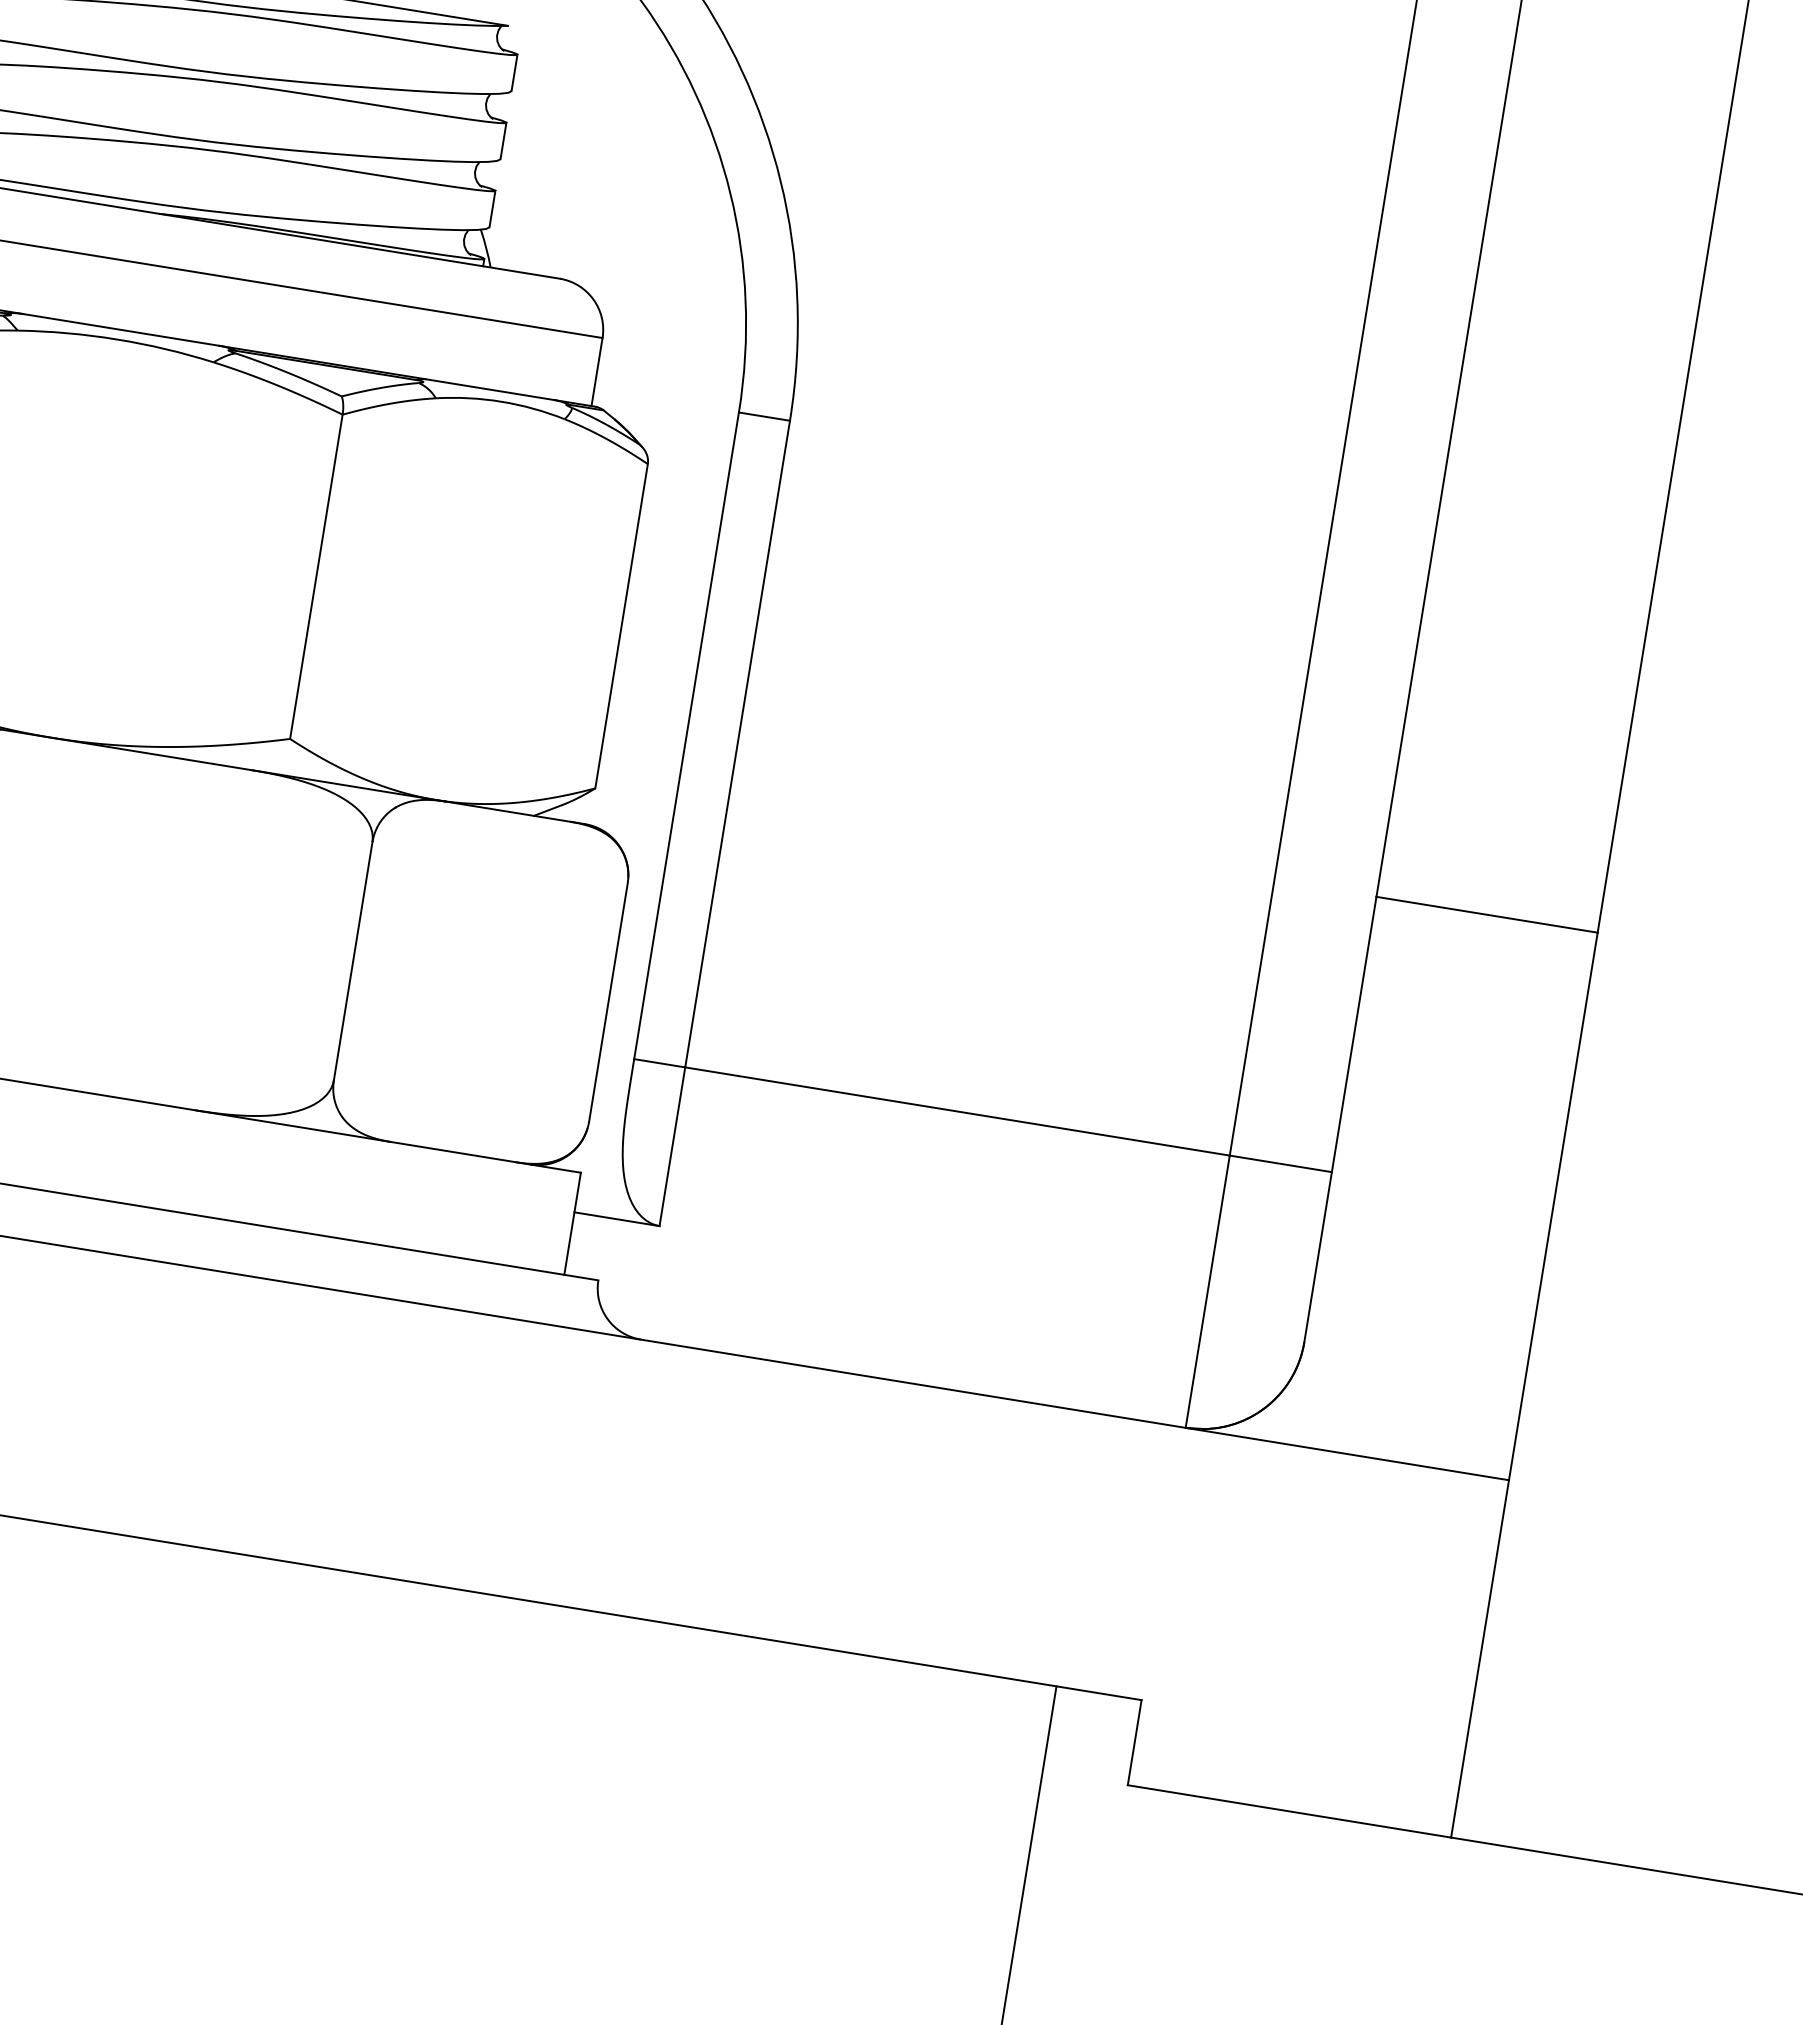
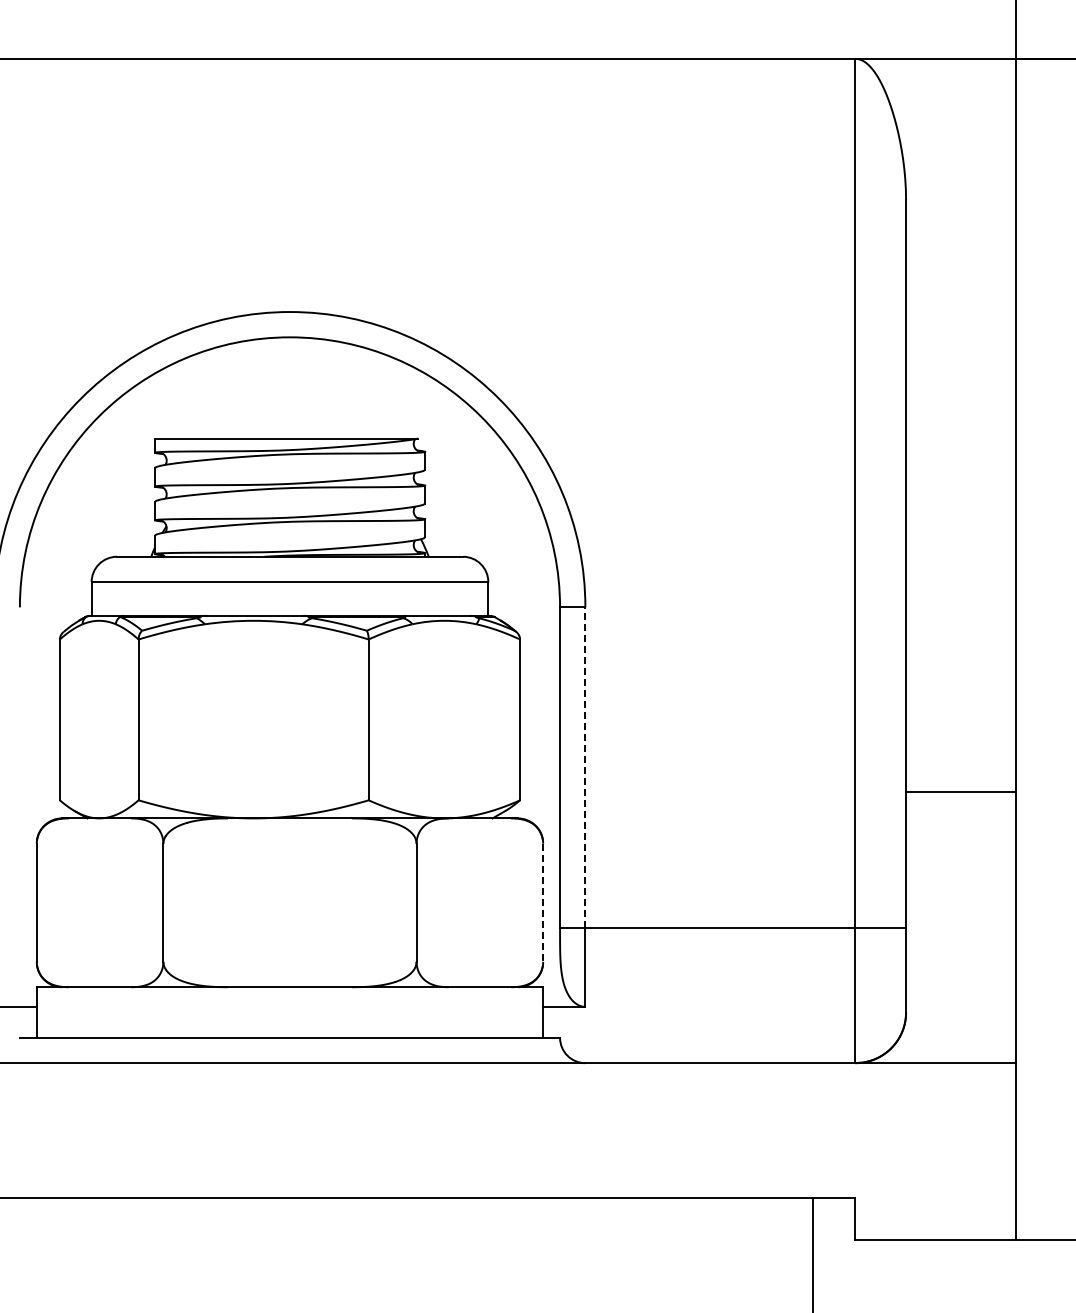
line: (737, 743) -> (585, 767), solid -> dashed
line: (608, 1004) -> (543, 903), solid -> dashed

